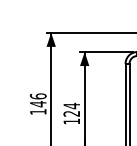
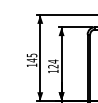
text: (37, 96) -> (31, 55), 146 -> 145

